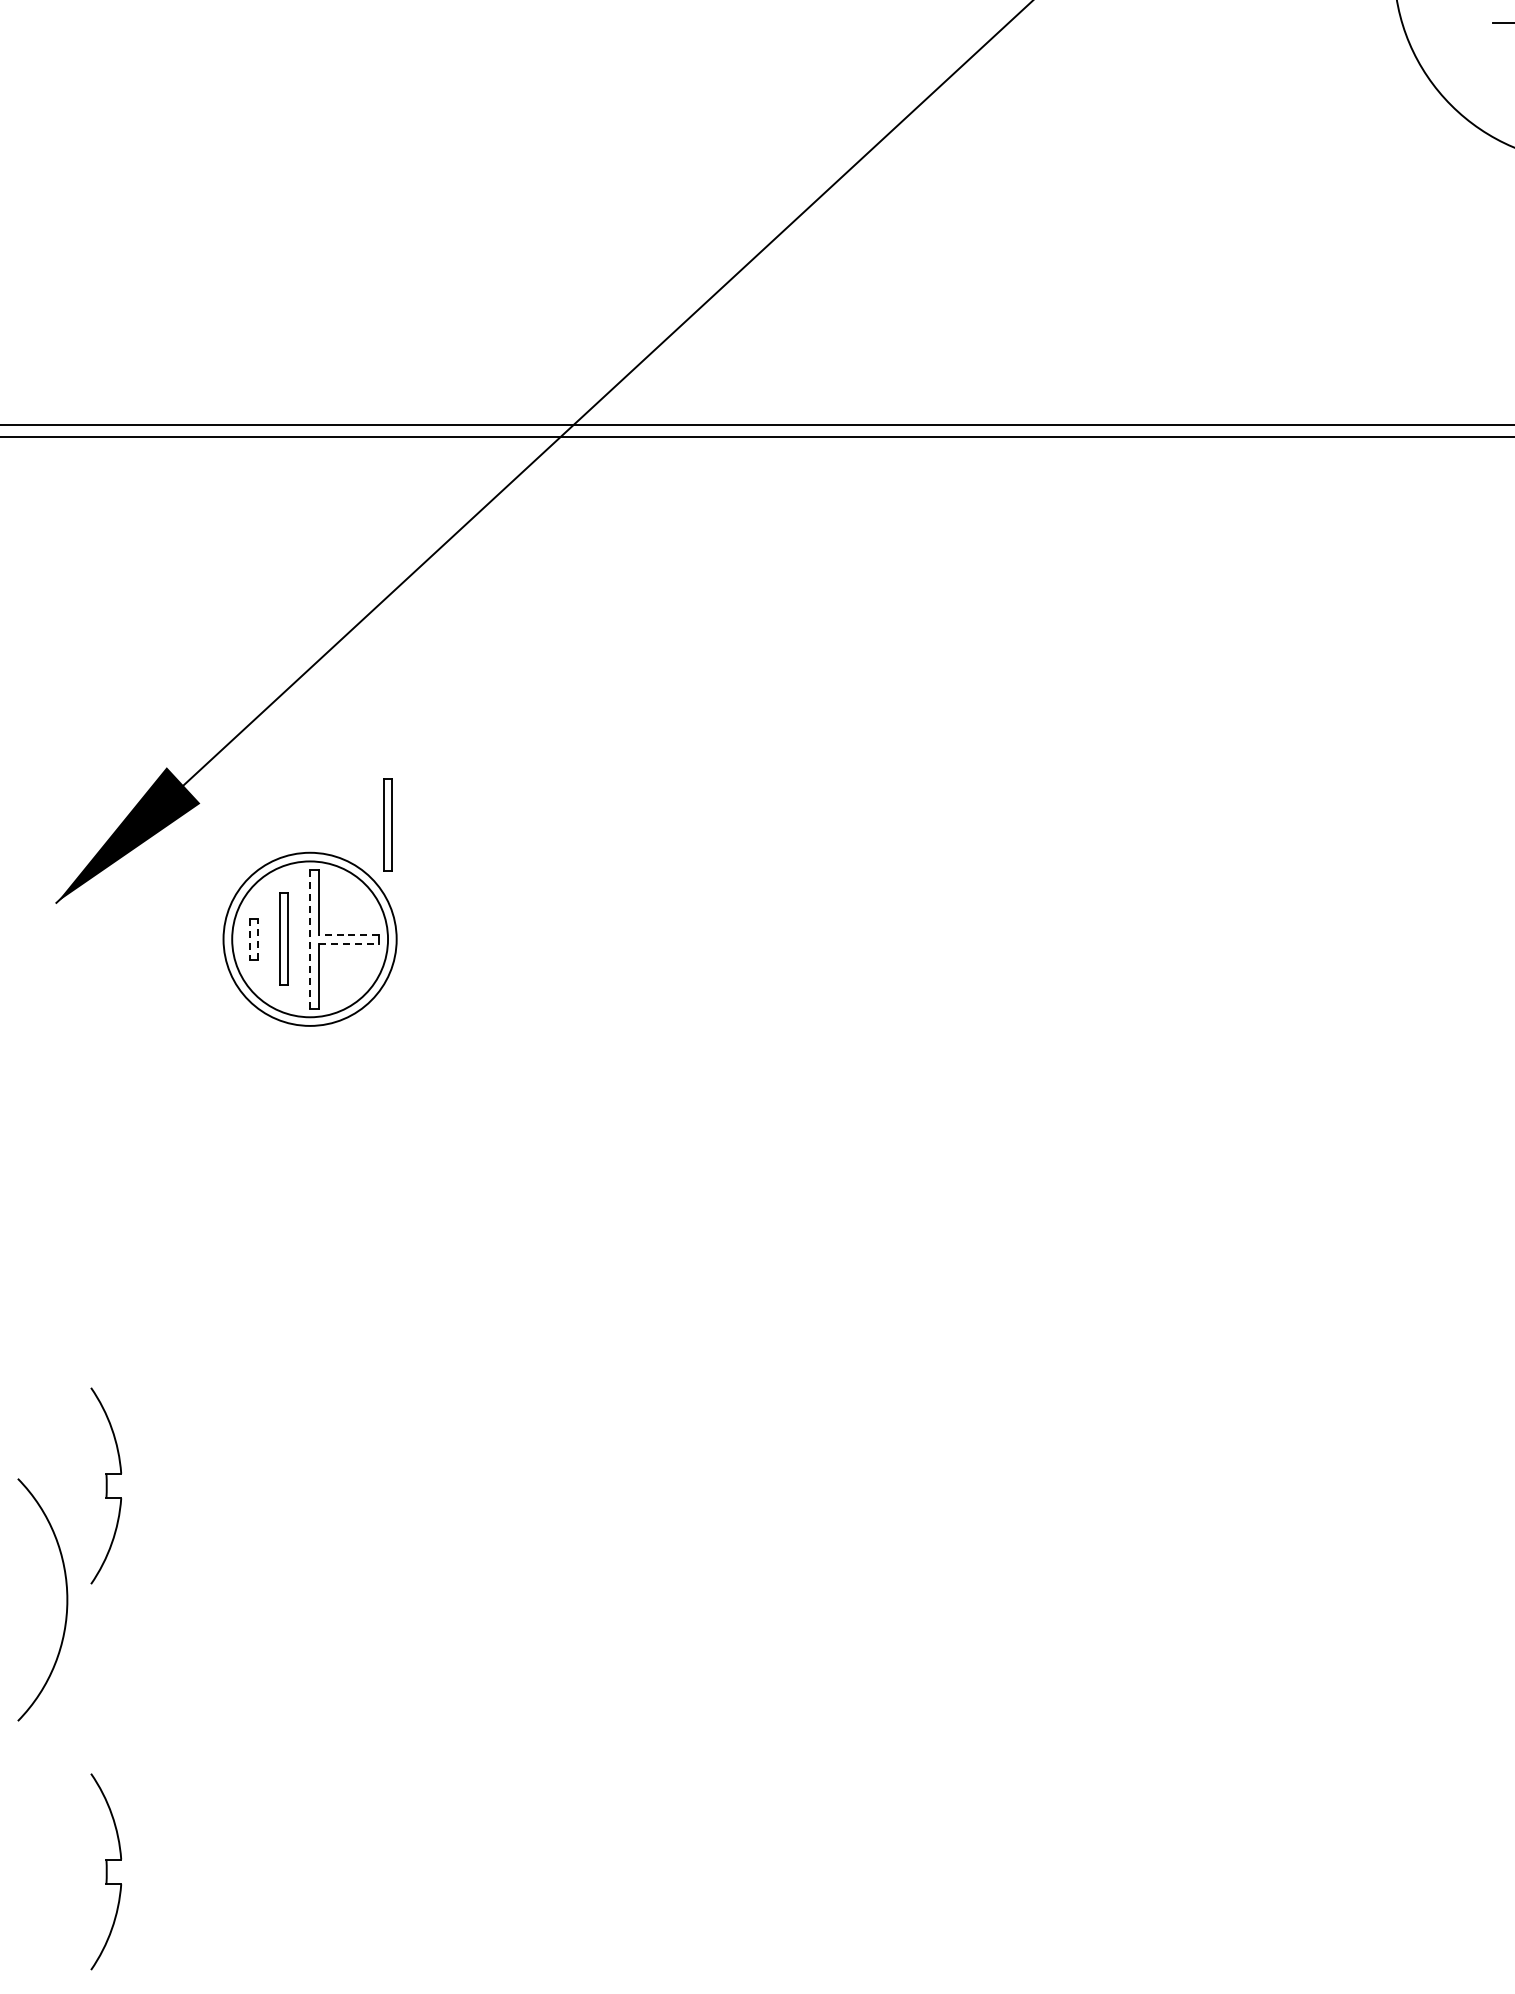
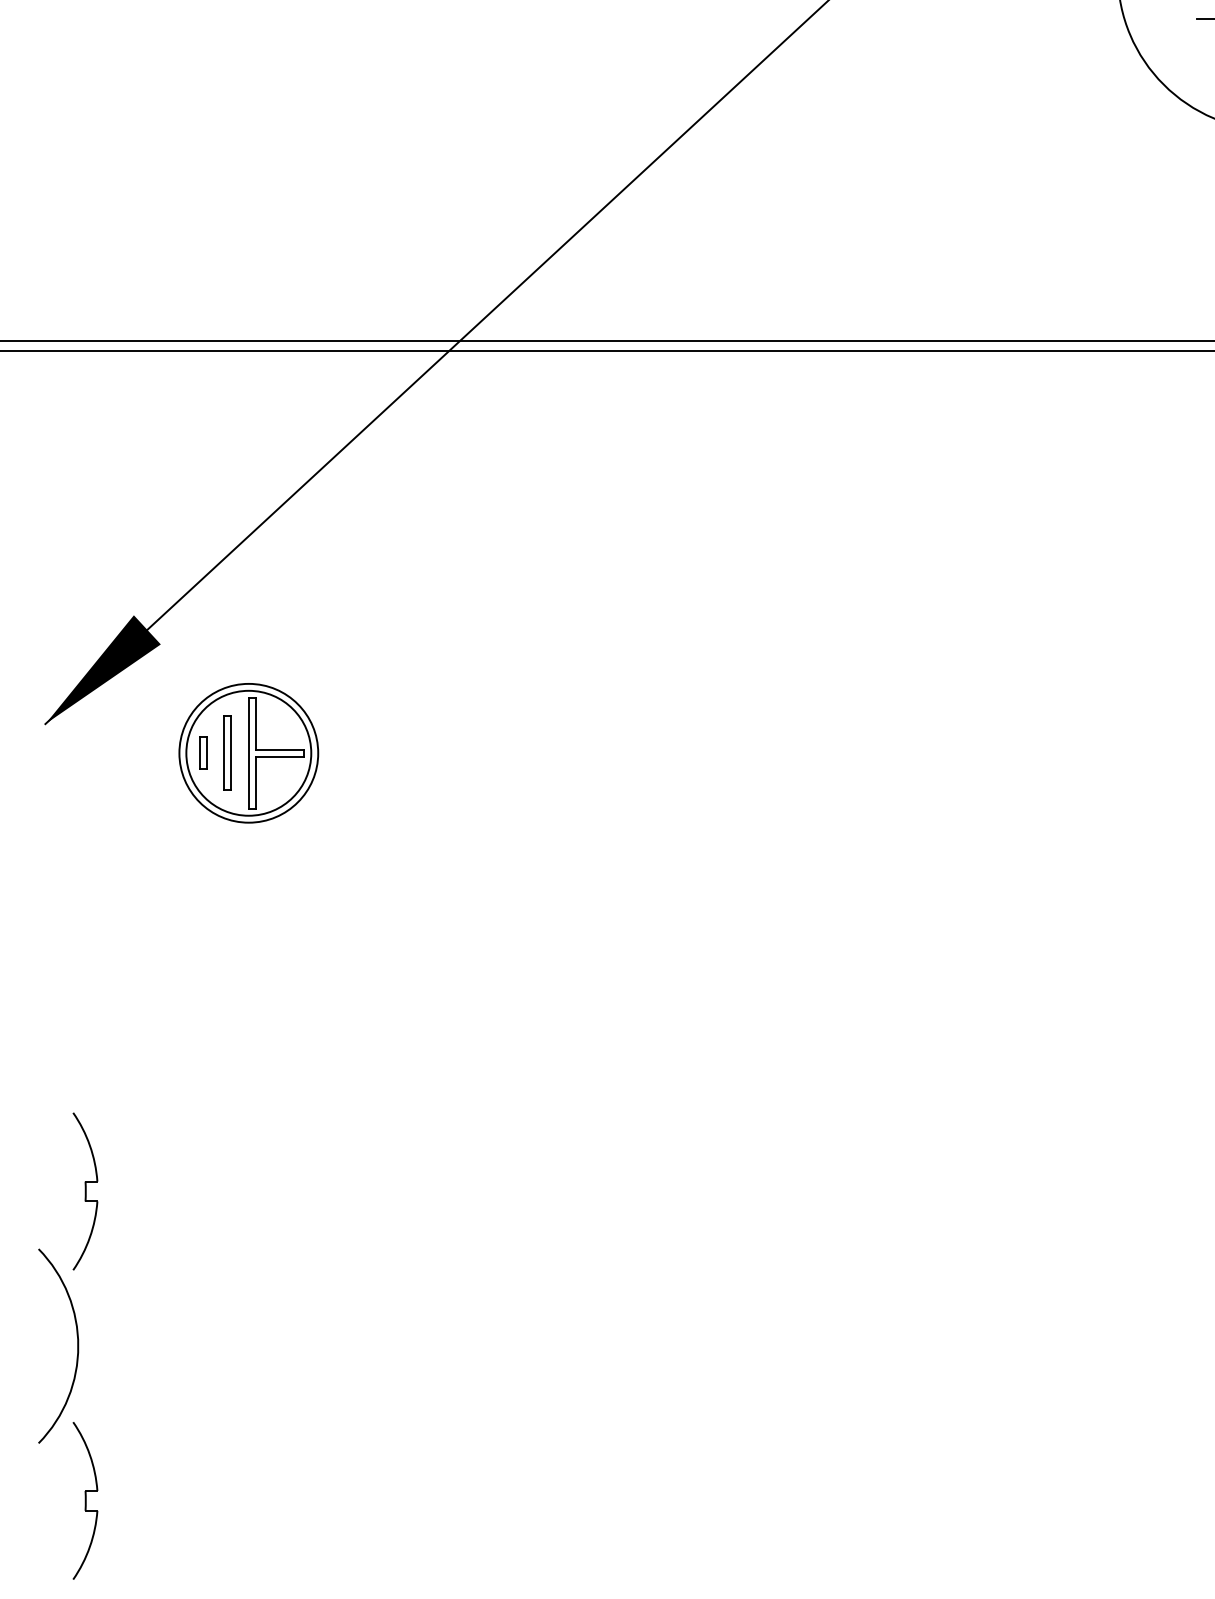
part: (387, 824) -> (310, 661), removed
line: (348, 935) -> (279, 750), dashed -> solid
line: (258, 938) -> (207, 752), dashed -> solid
line: (249, 939) -> (200, 753), dashed -> solid
line: (310, 939) -> (249, 753), dashed -> solid
line: (349, 943) -> (280, 756), dashed -> solid
arc: (66, 1599) -> (77, 1345), moved

